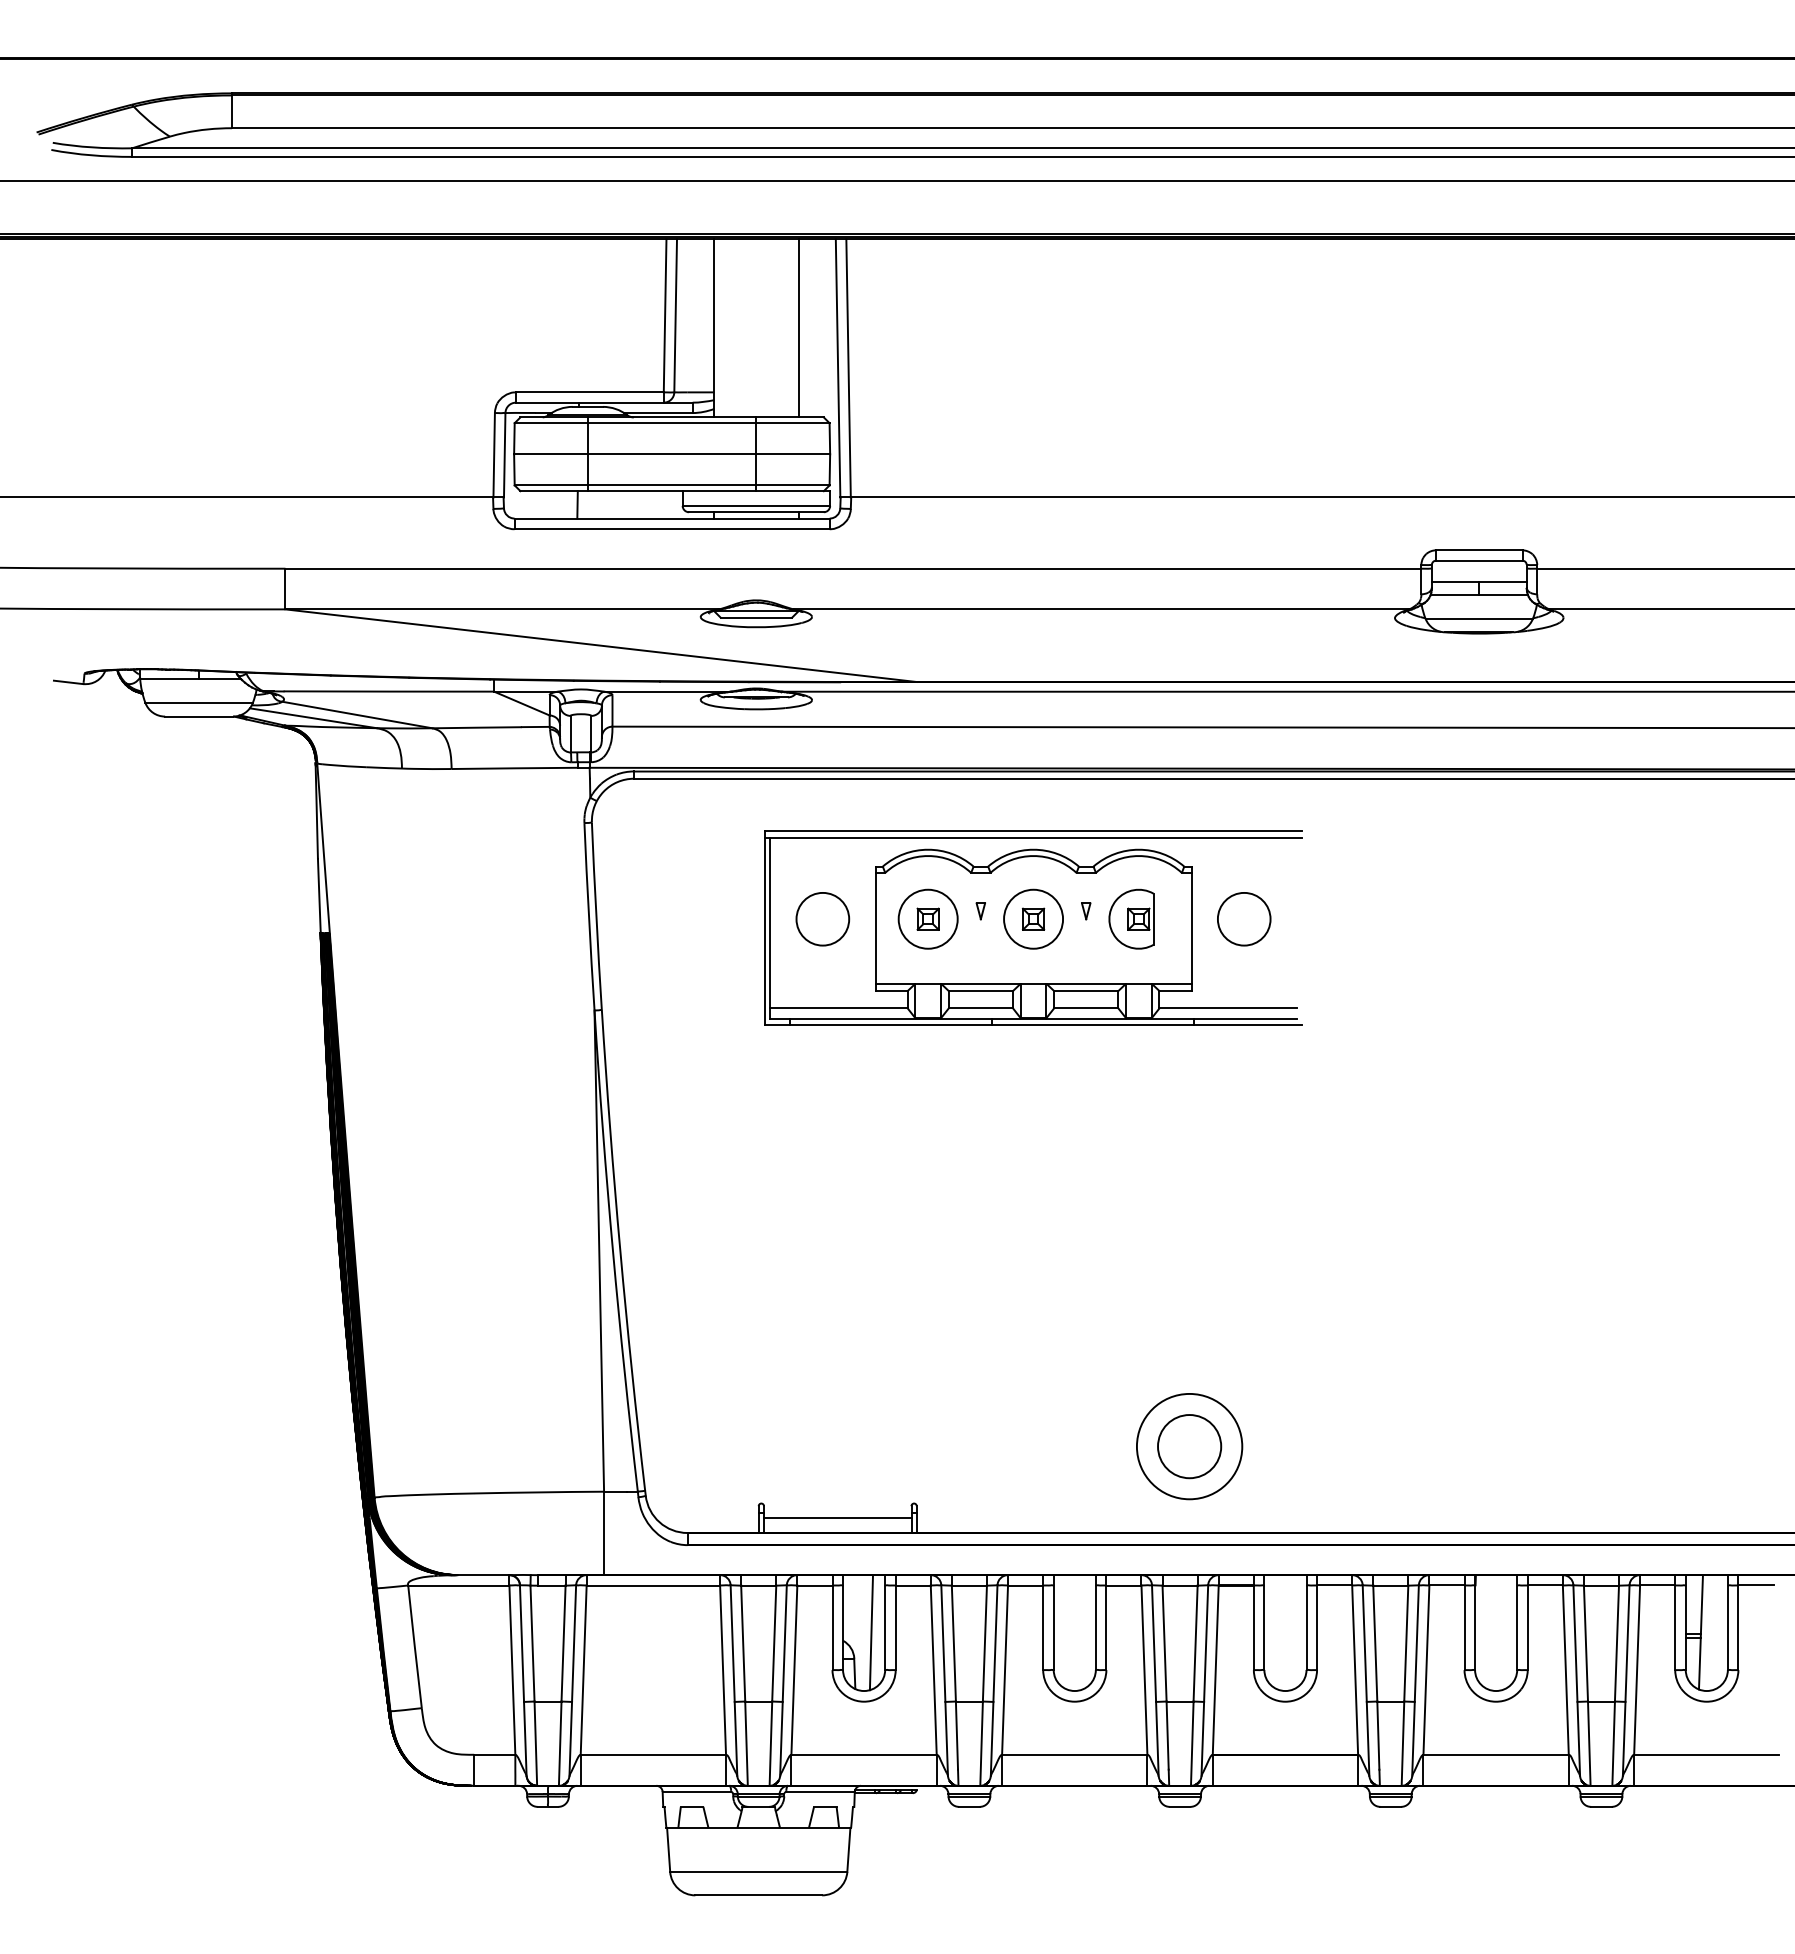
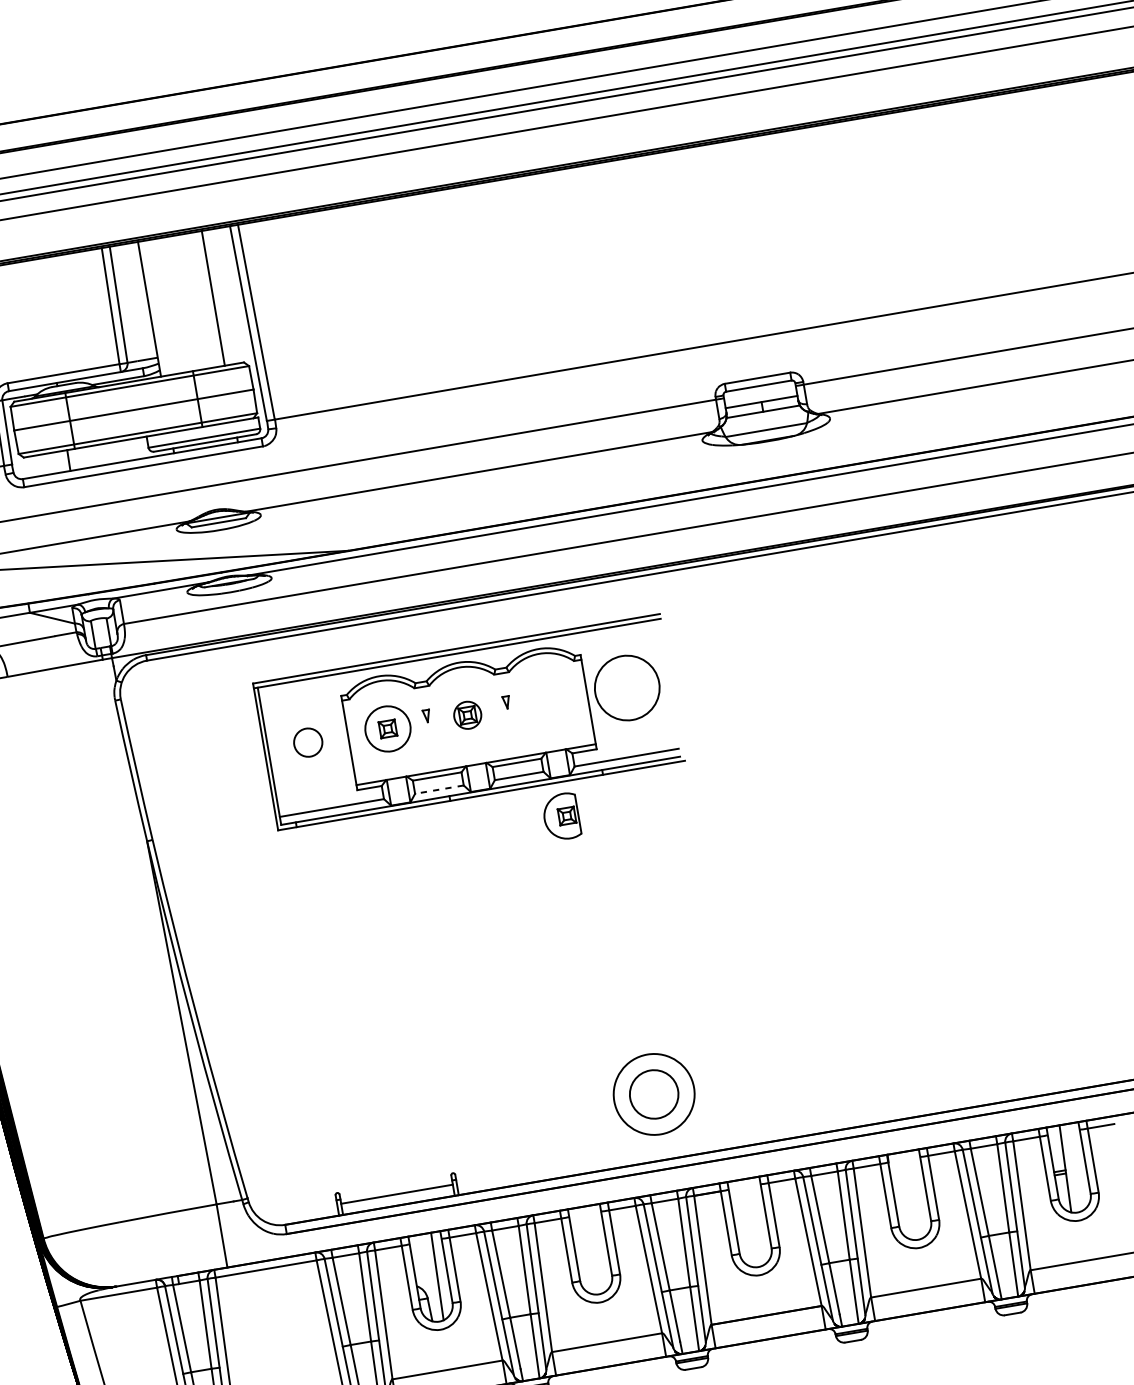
circle: (1033, 918) -> (467, 714), size x0.6
part: (1131, 918) -> (561, 816), moved
circle: (1243, 918) -> (626, 687), size x1.6
circle: (822, 919) -> (307, 742), size x0.7
line: (980, 1008) -> (439, 789), solid -> dashed

